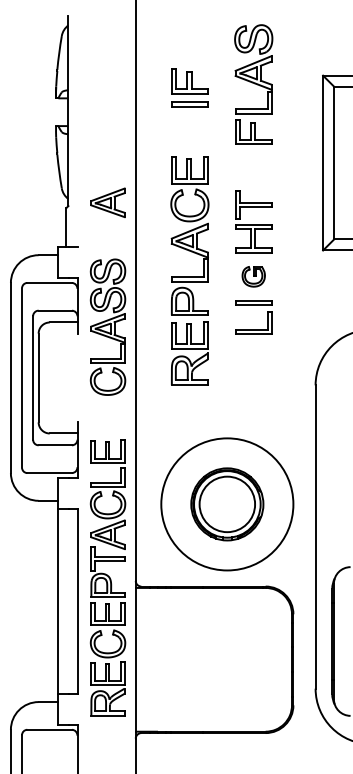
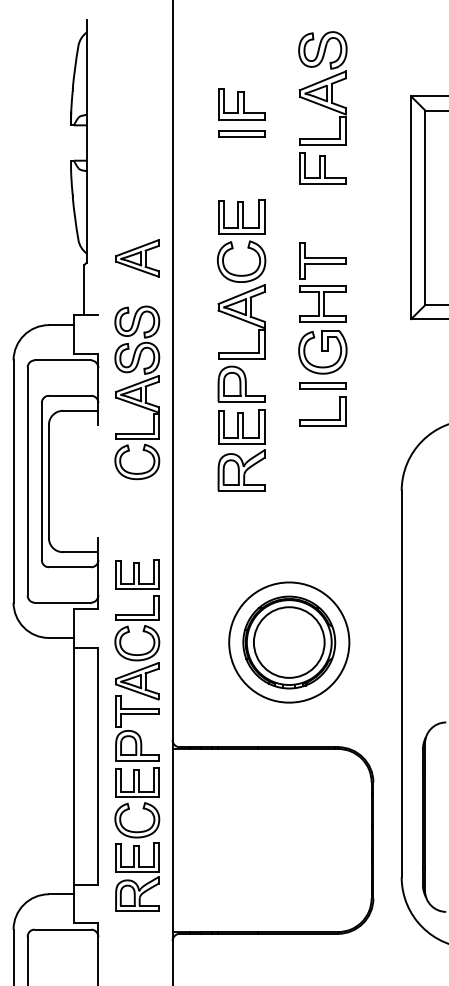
part: (253, 276) -> (322, 352), size x1.67
part: (108, 326) -> (137, 392), moved
circle: (227, 504) -> (289, 642), size x0.71

